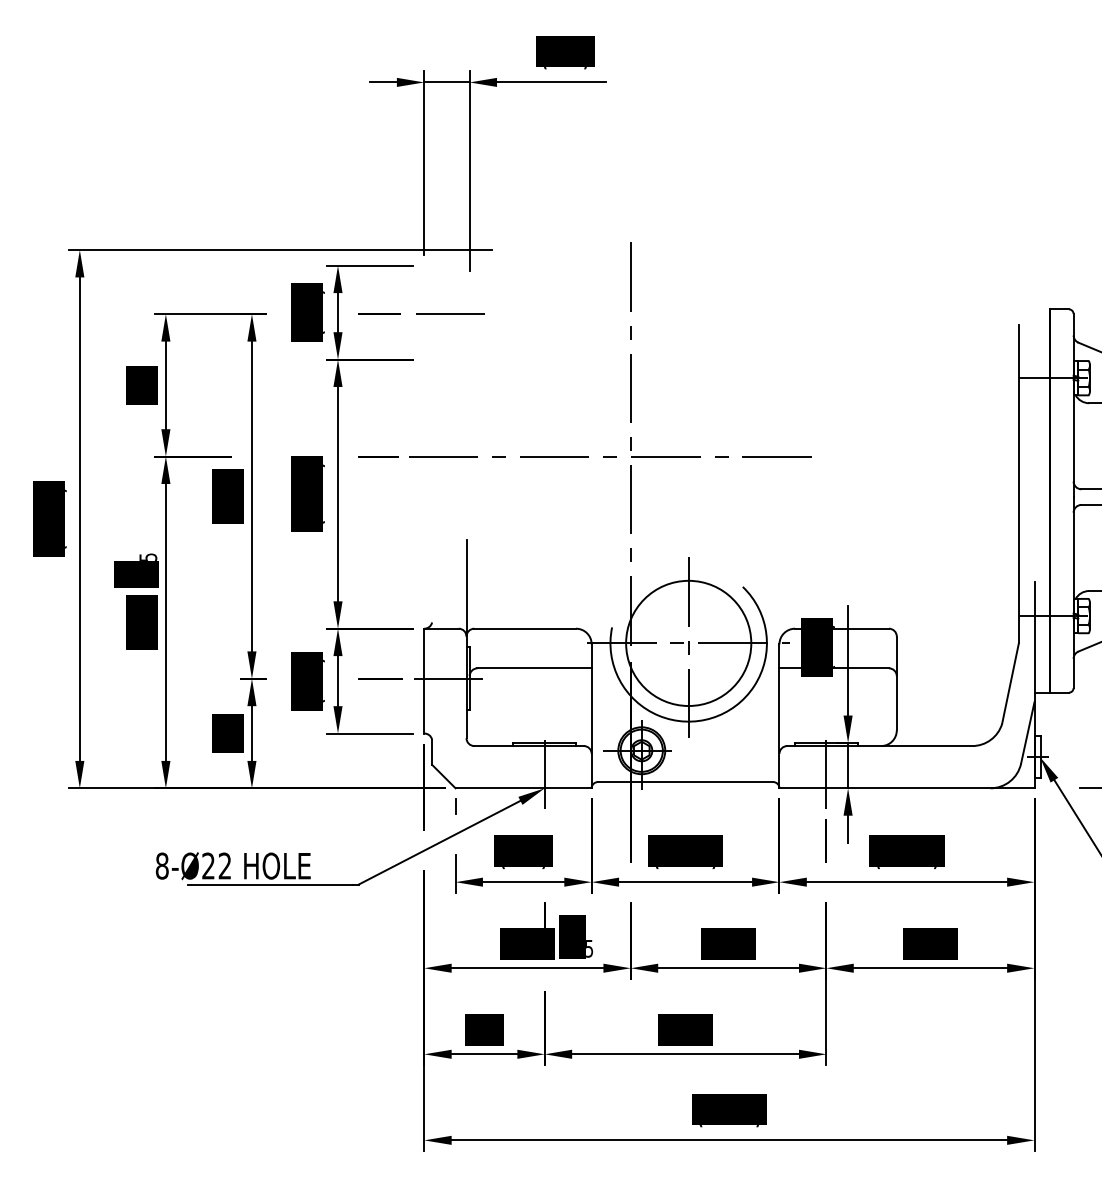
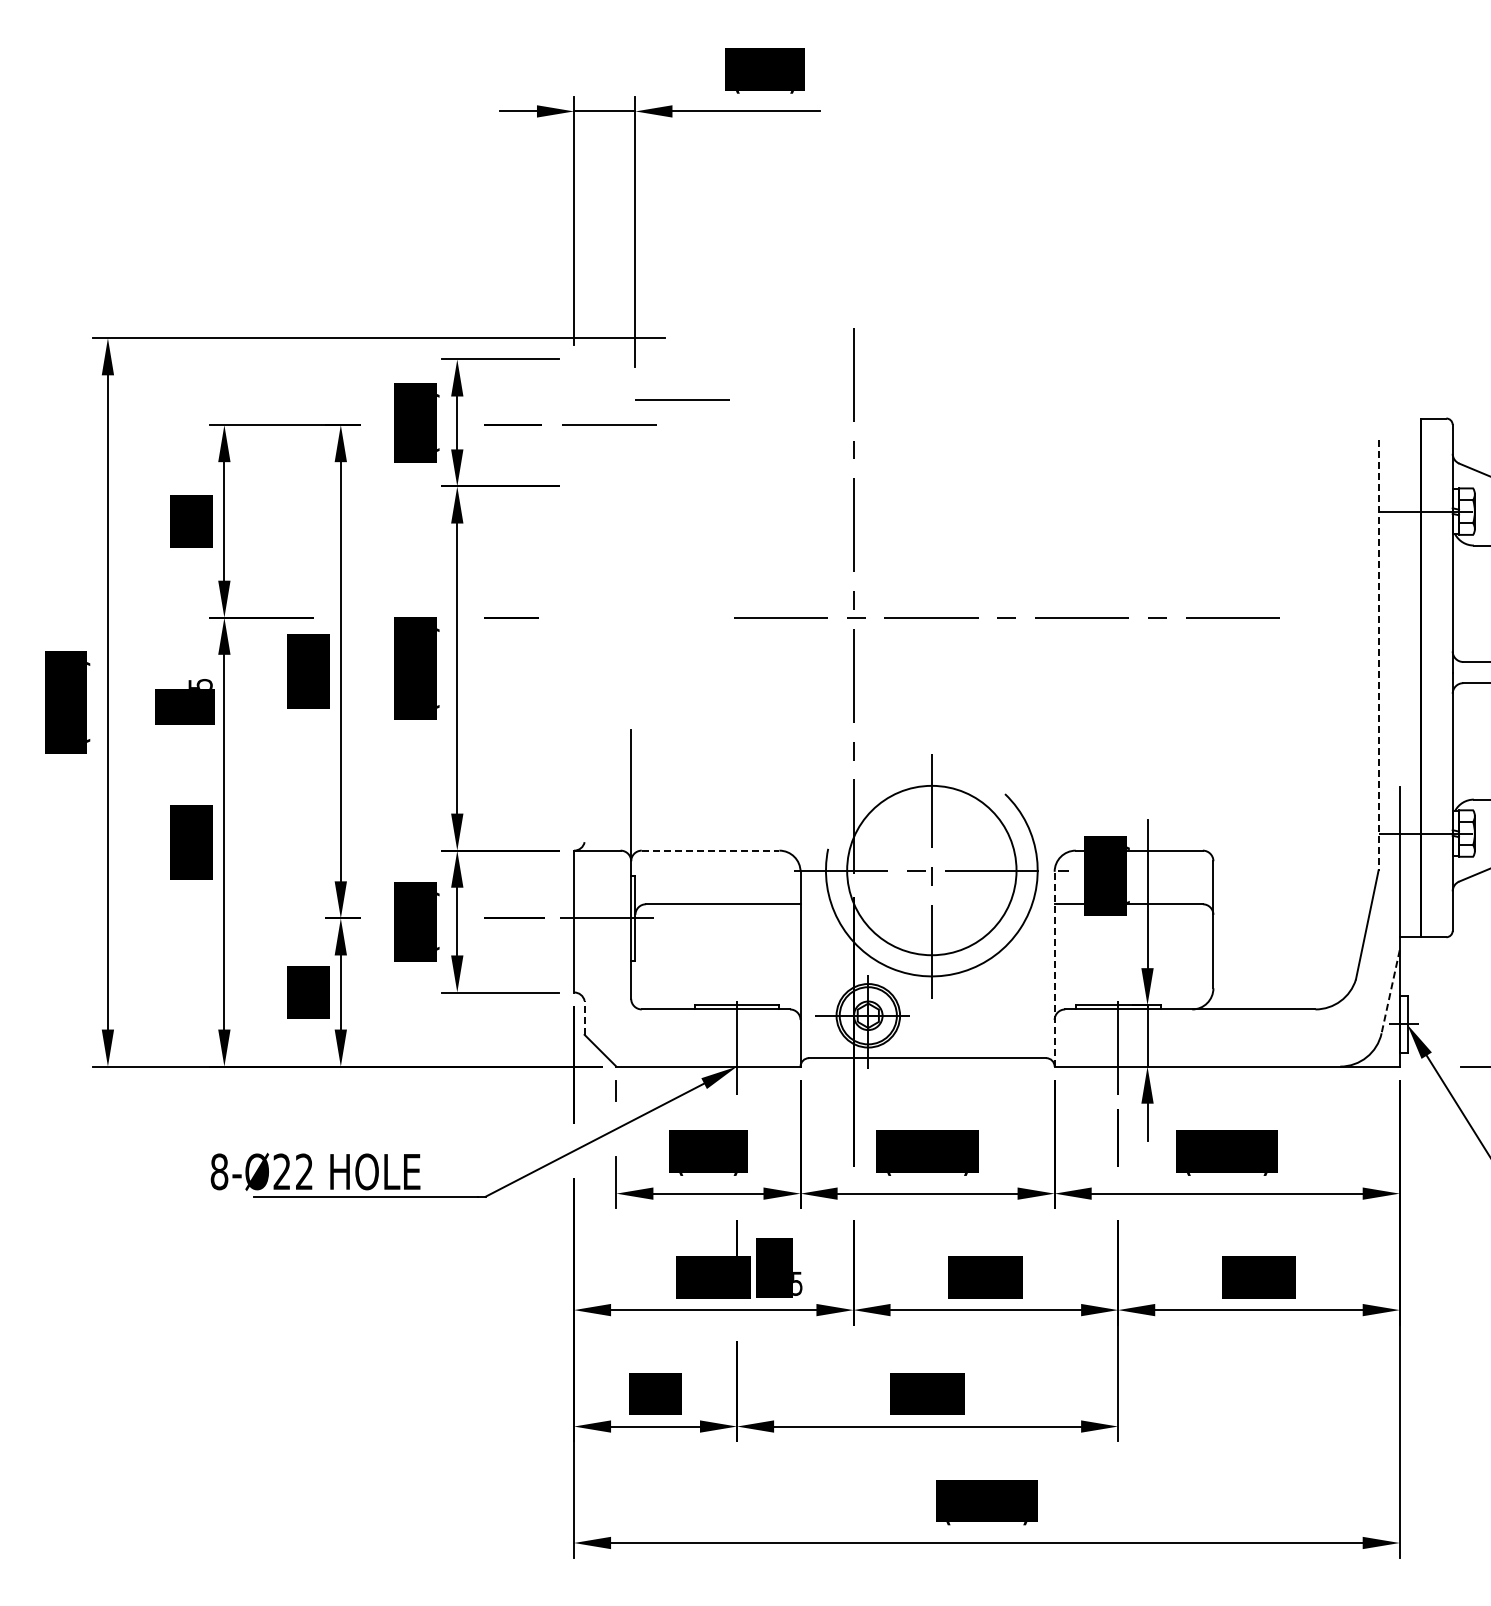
line: (504, 295) -> (682, 399), added
line: (610, 456) -> (1006, 617), moved
line: (1018, 484) -> (1378, 655), solid -> dashed
text: (136, 570) -> (184, 701), moved
line: (525, 628) -> (710, 850), solid -> dashed
line: (779, 715) -> (1054, 968), solid -> dashed
line: (1027, 732) -> (1390, 991), solid -> dashed
line: (432, 752) -> (584, 1017), solid -> dashed

